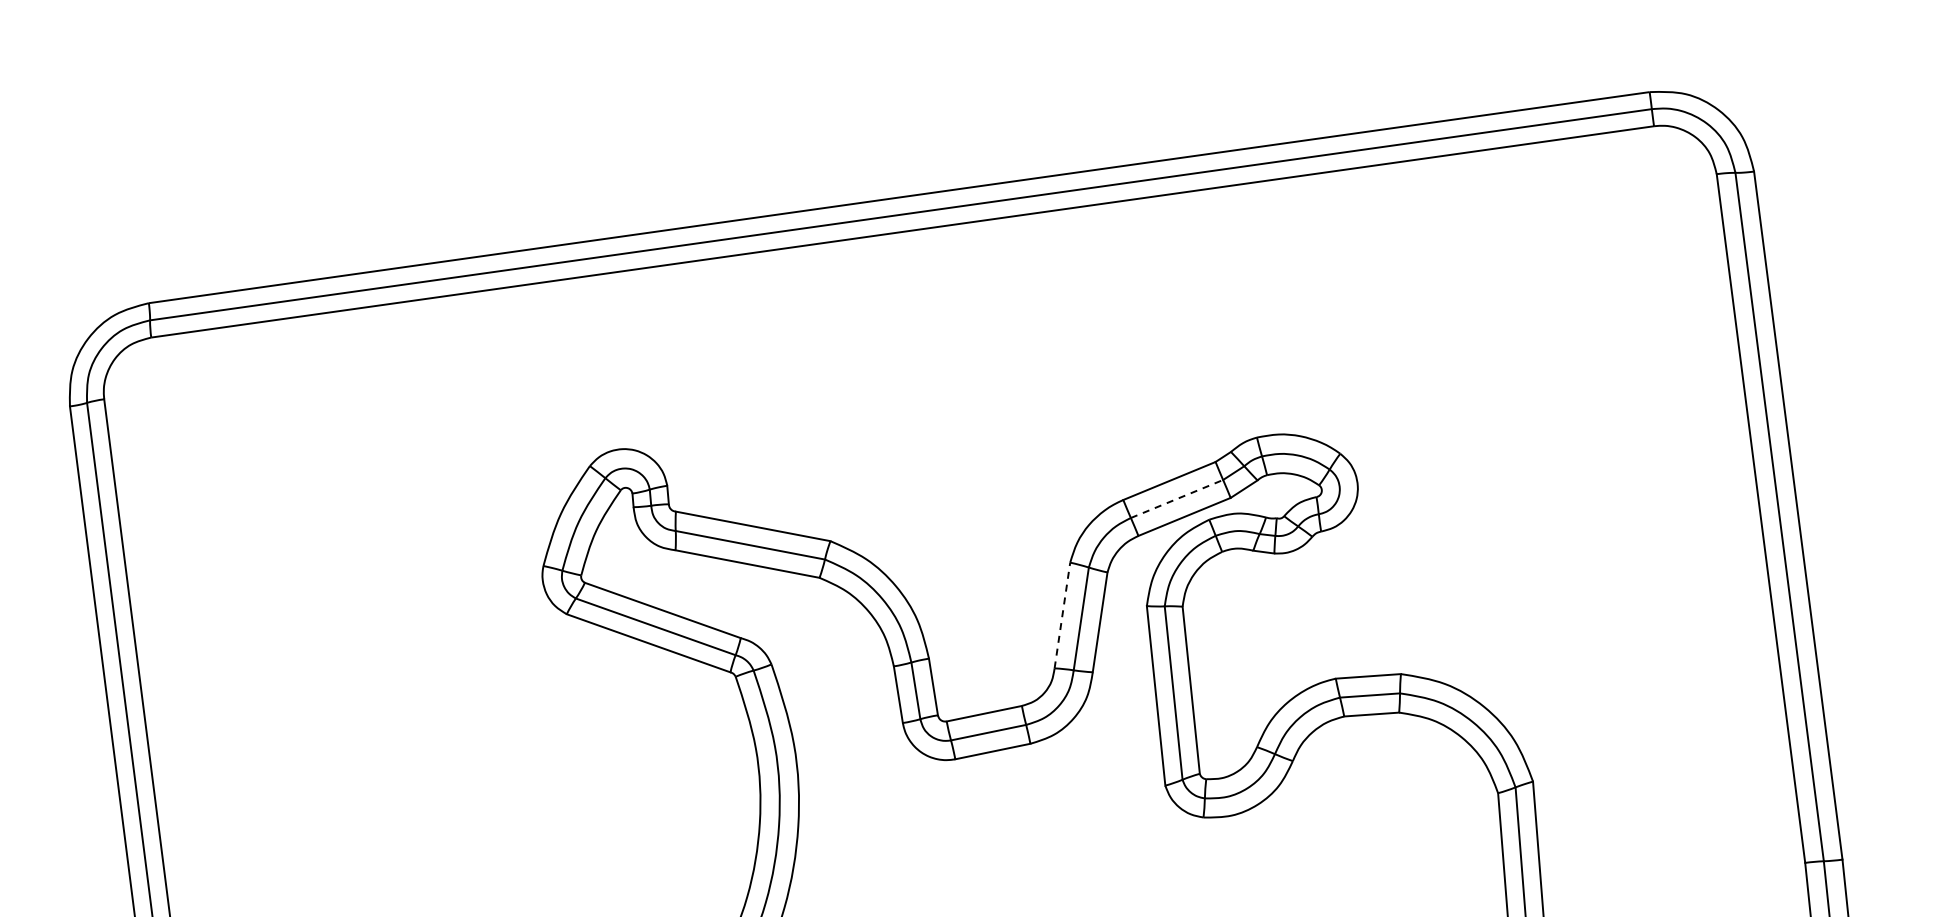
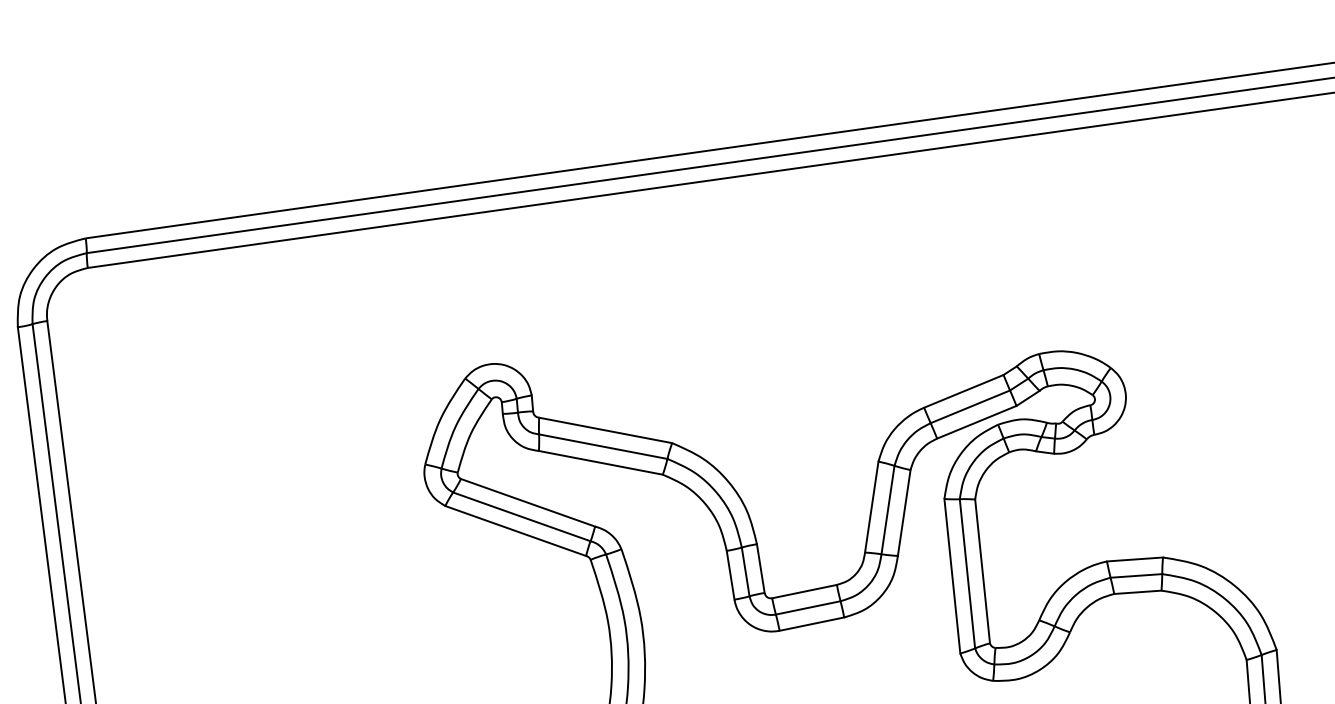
line: (1177, 499) -> (970, 407), dashed -> solid
line: (1062, 615) -> (871, 507), dashed -> solid

